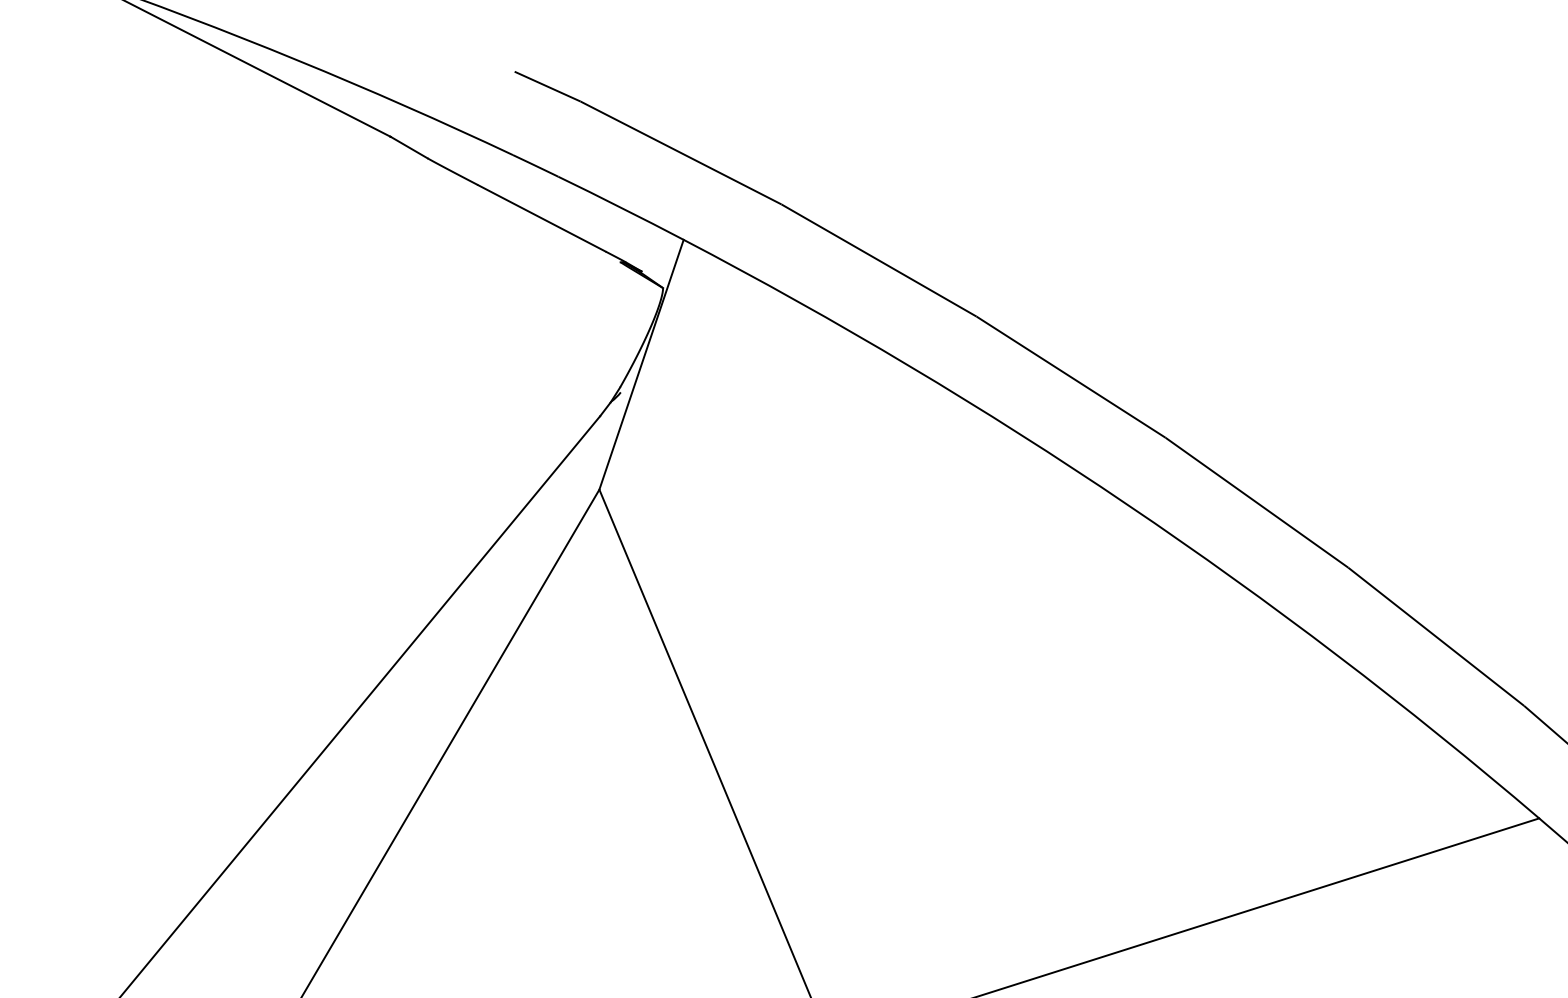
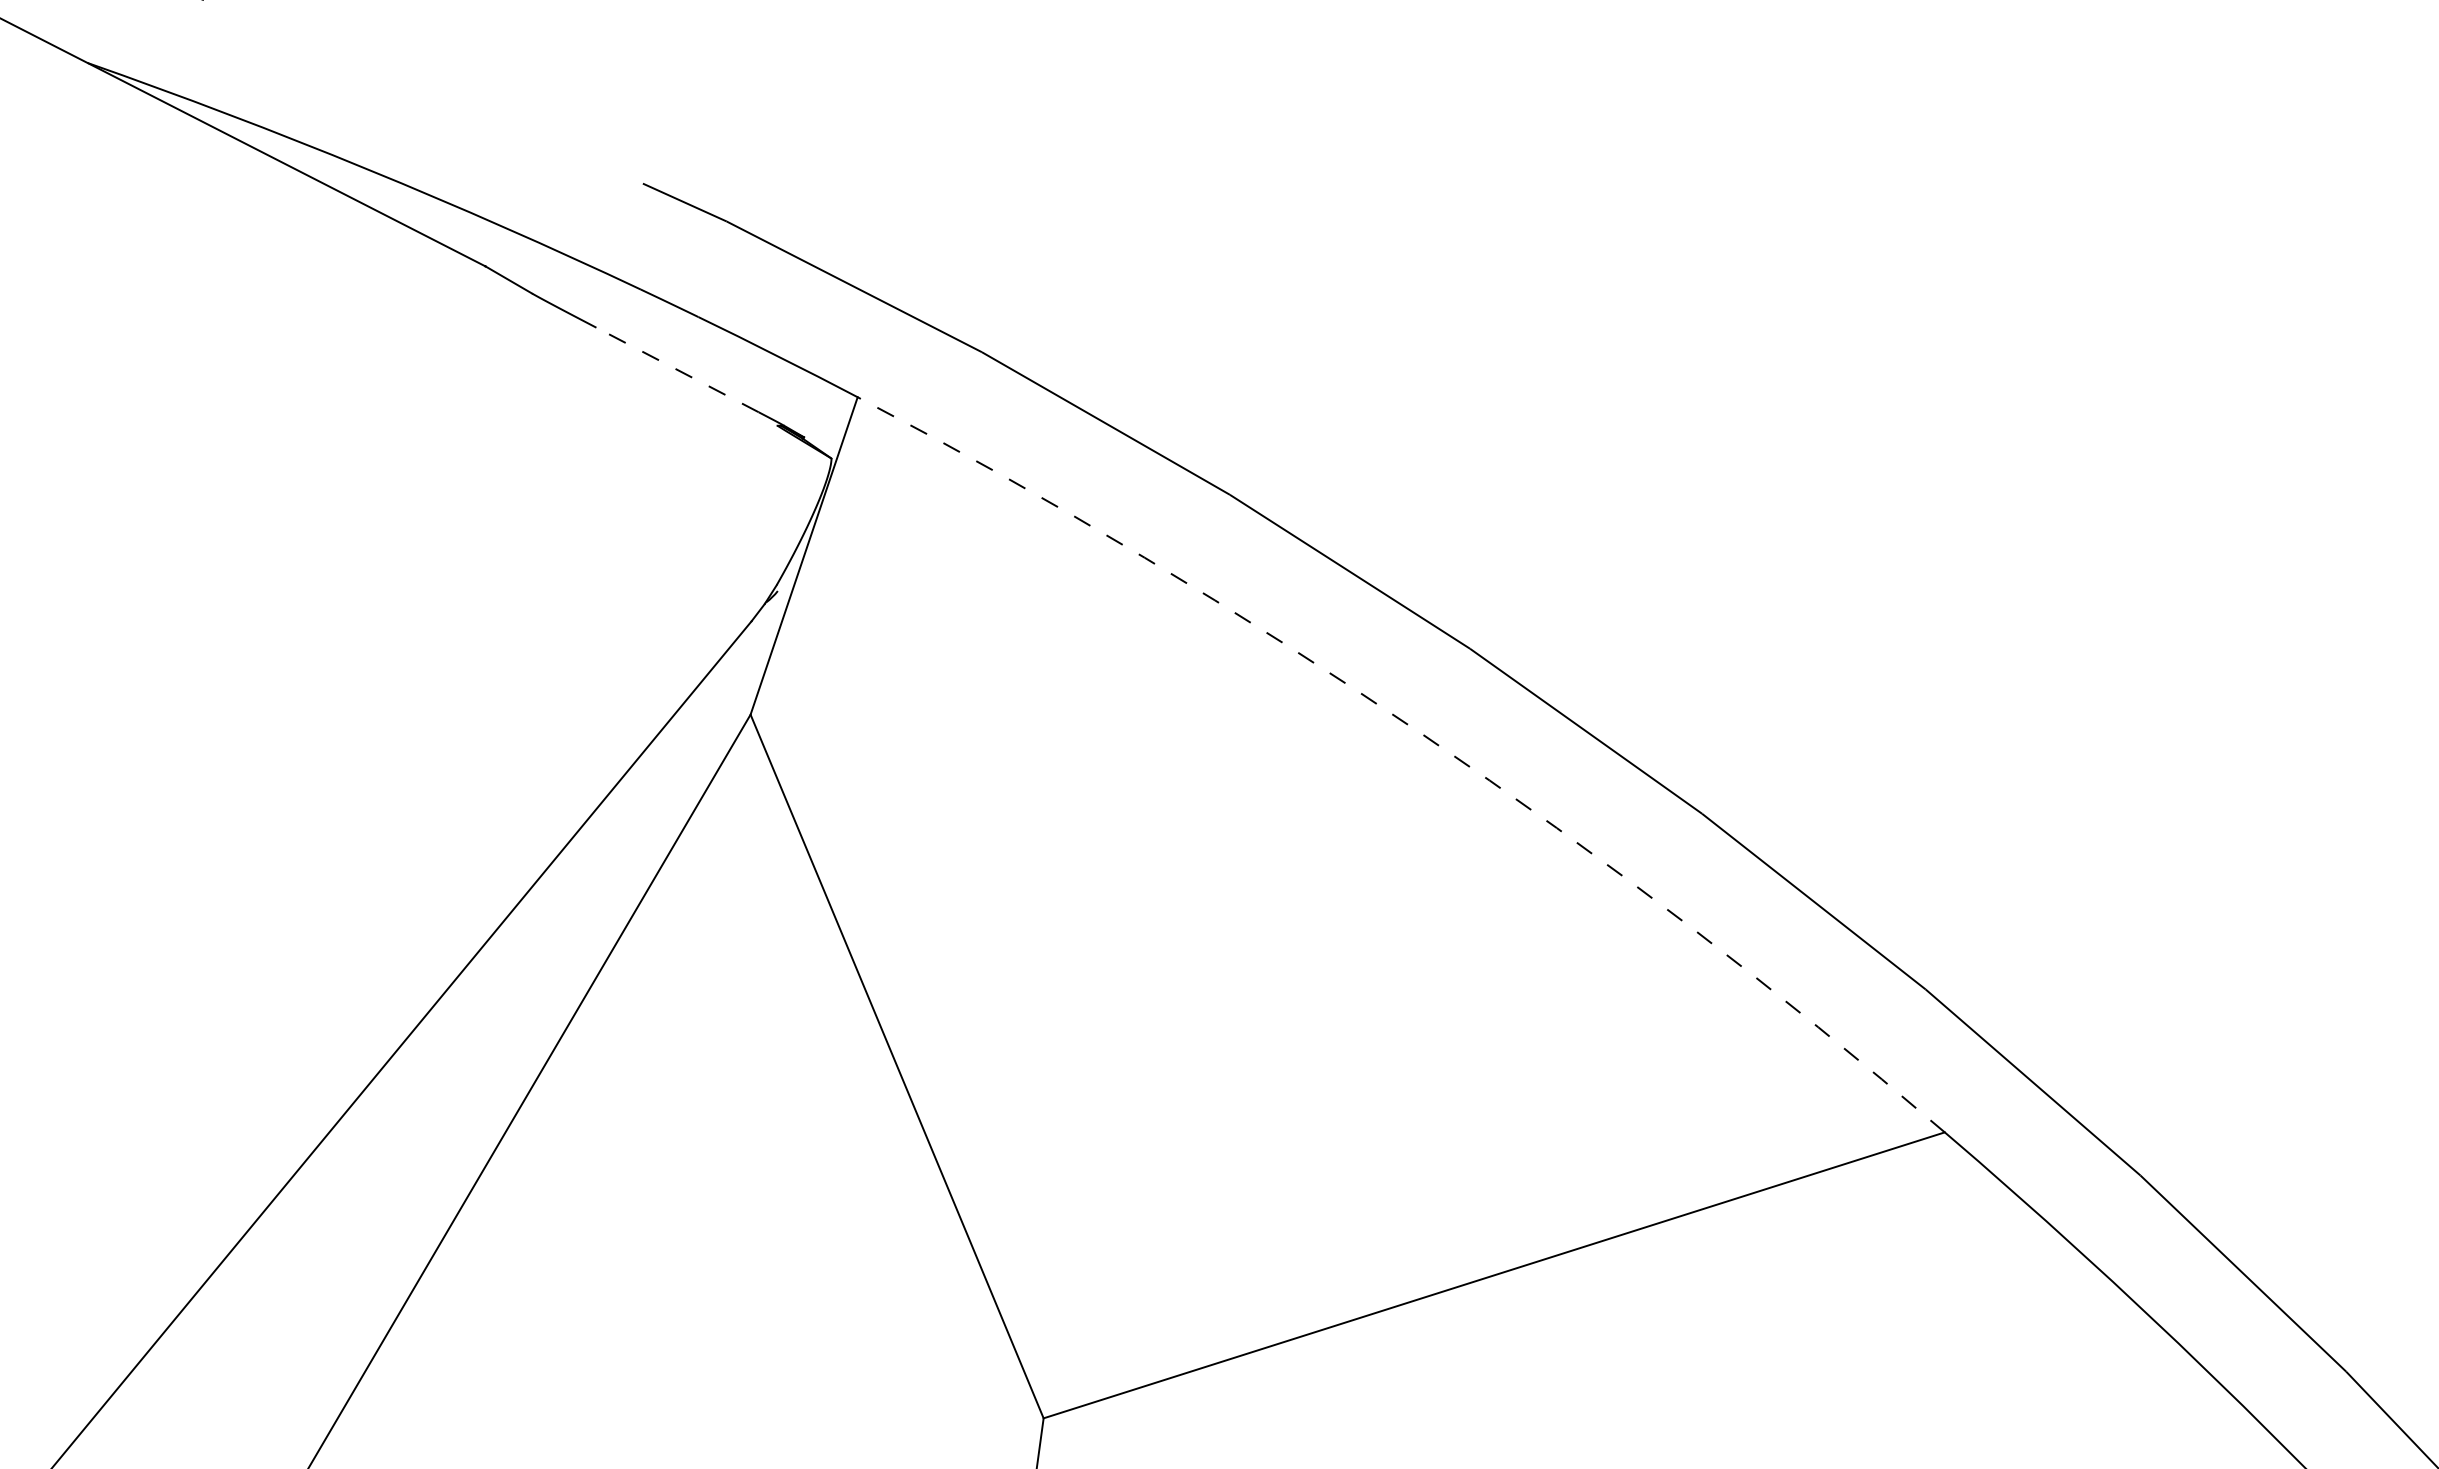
line: (541, 218) -> (677, 369), solid -> dashed
arc: (1128, 505) -> (1422, 734), solid -> dashed

